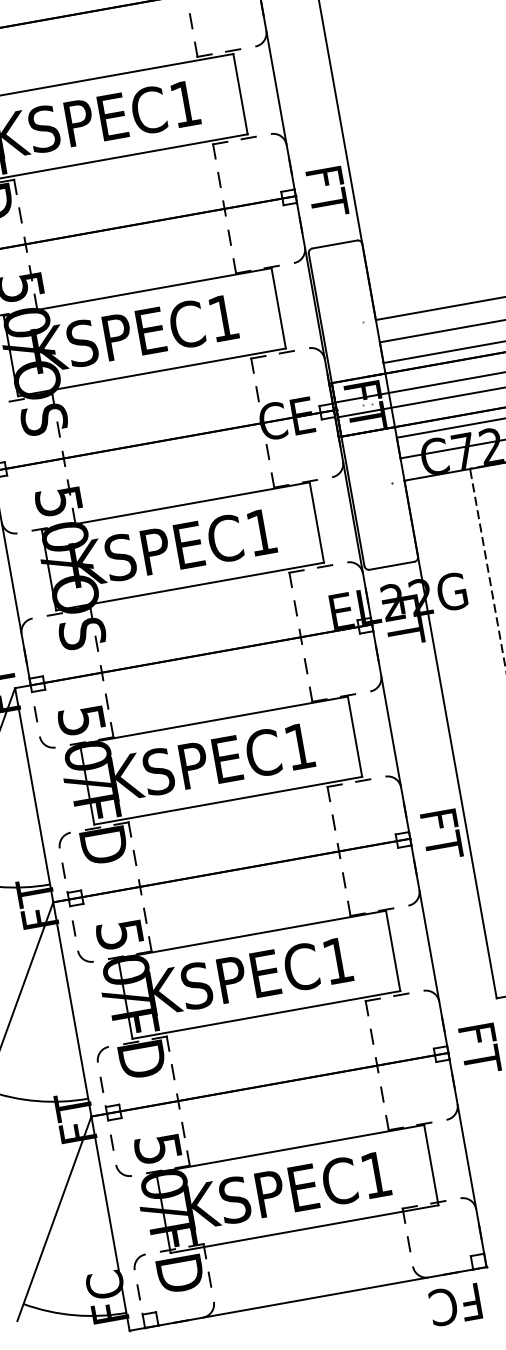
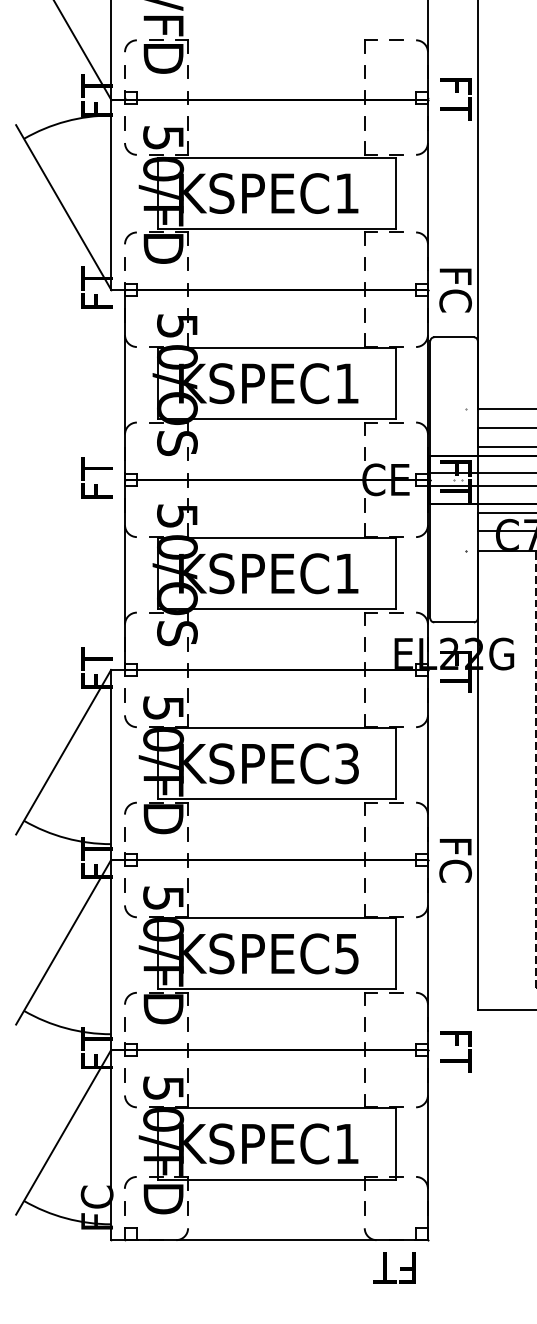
text: (327, 191) -> (455, 290), FT -> FC
text: (299, 746) -> (346, 763), KSPEC1 -> KSPEC3
text: (441, 833) -> (455, 860), FT -> FC
text: (337, 961) -> (346, 954), KSPEC1 -> KSPEC5
text: (455, 1304) -> (395, 1267), FC -> FT

